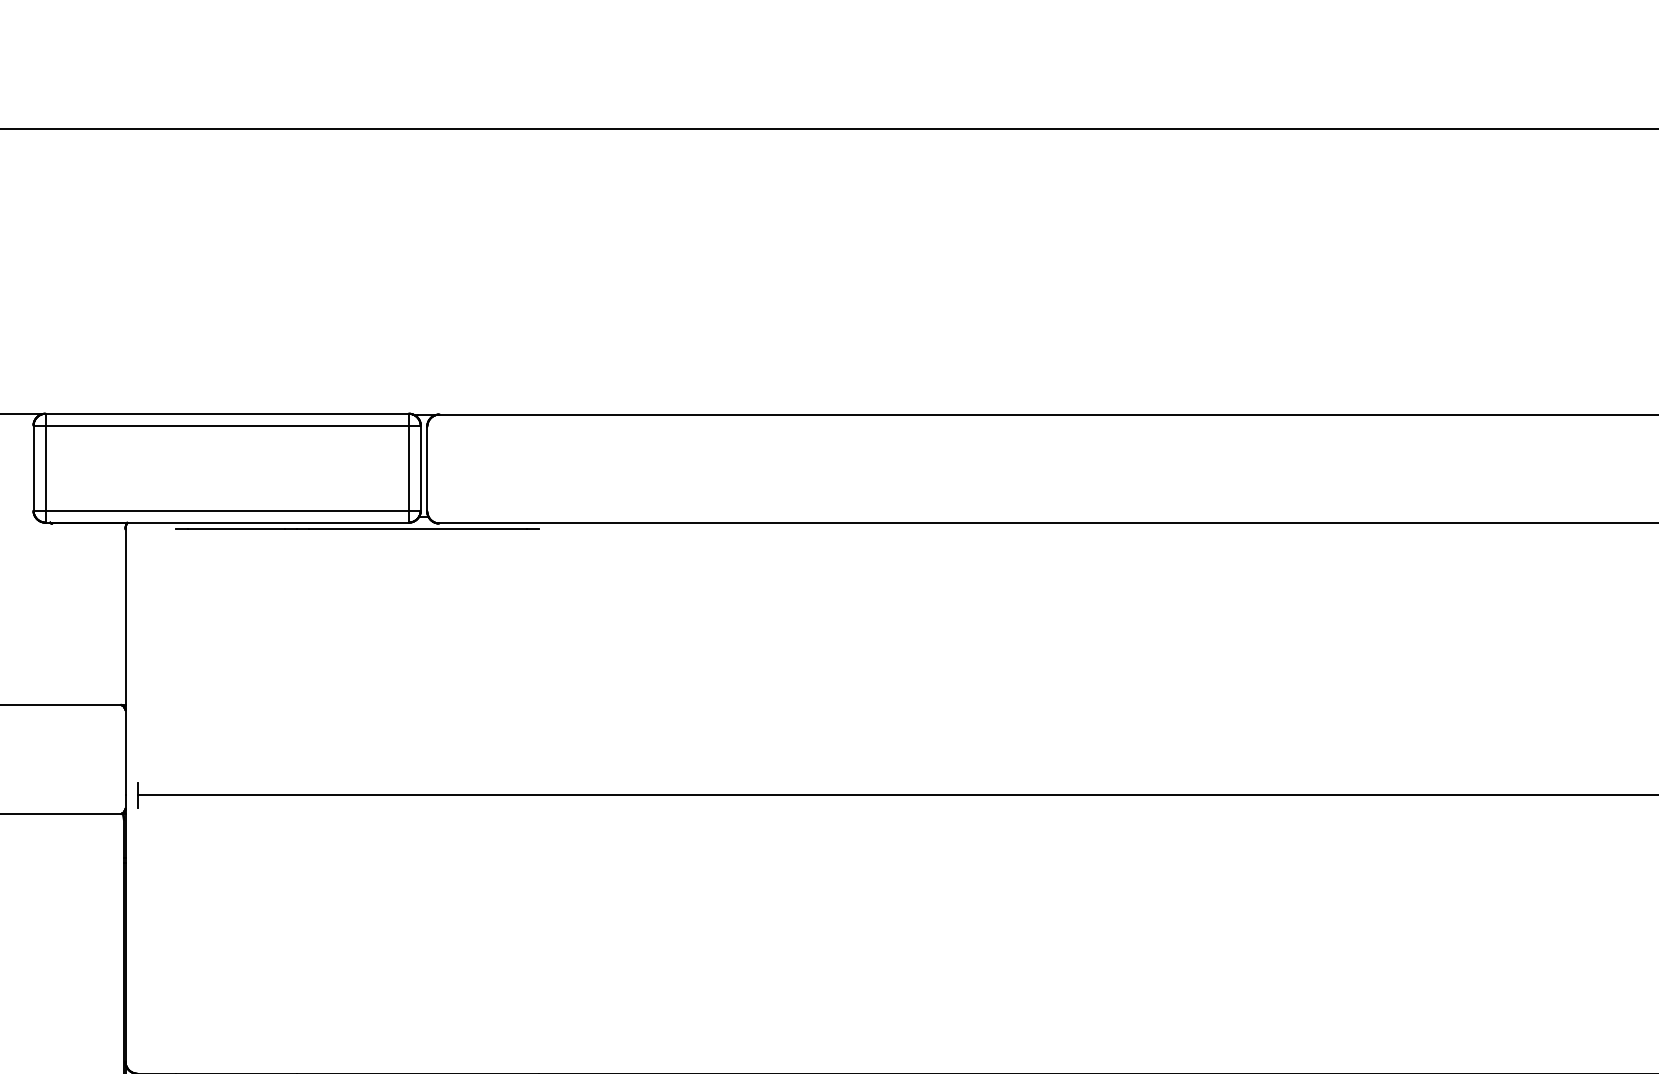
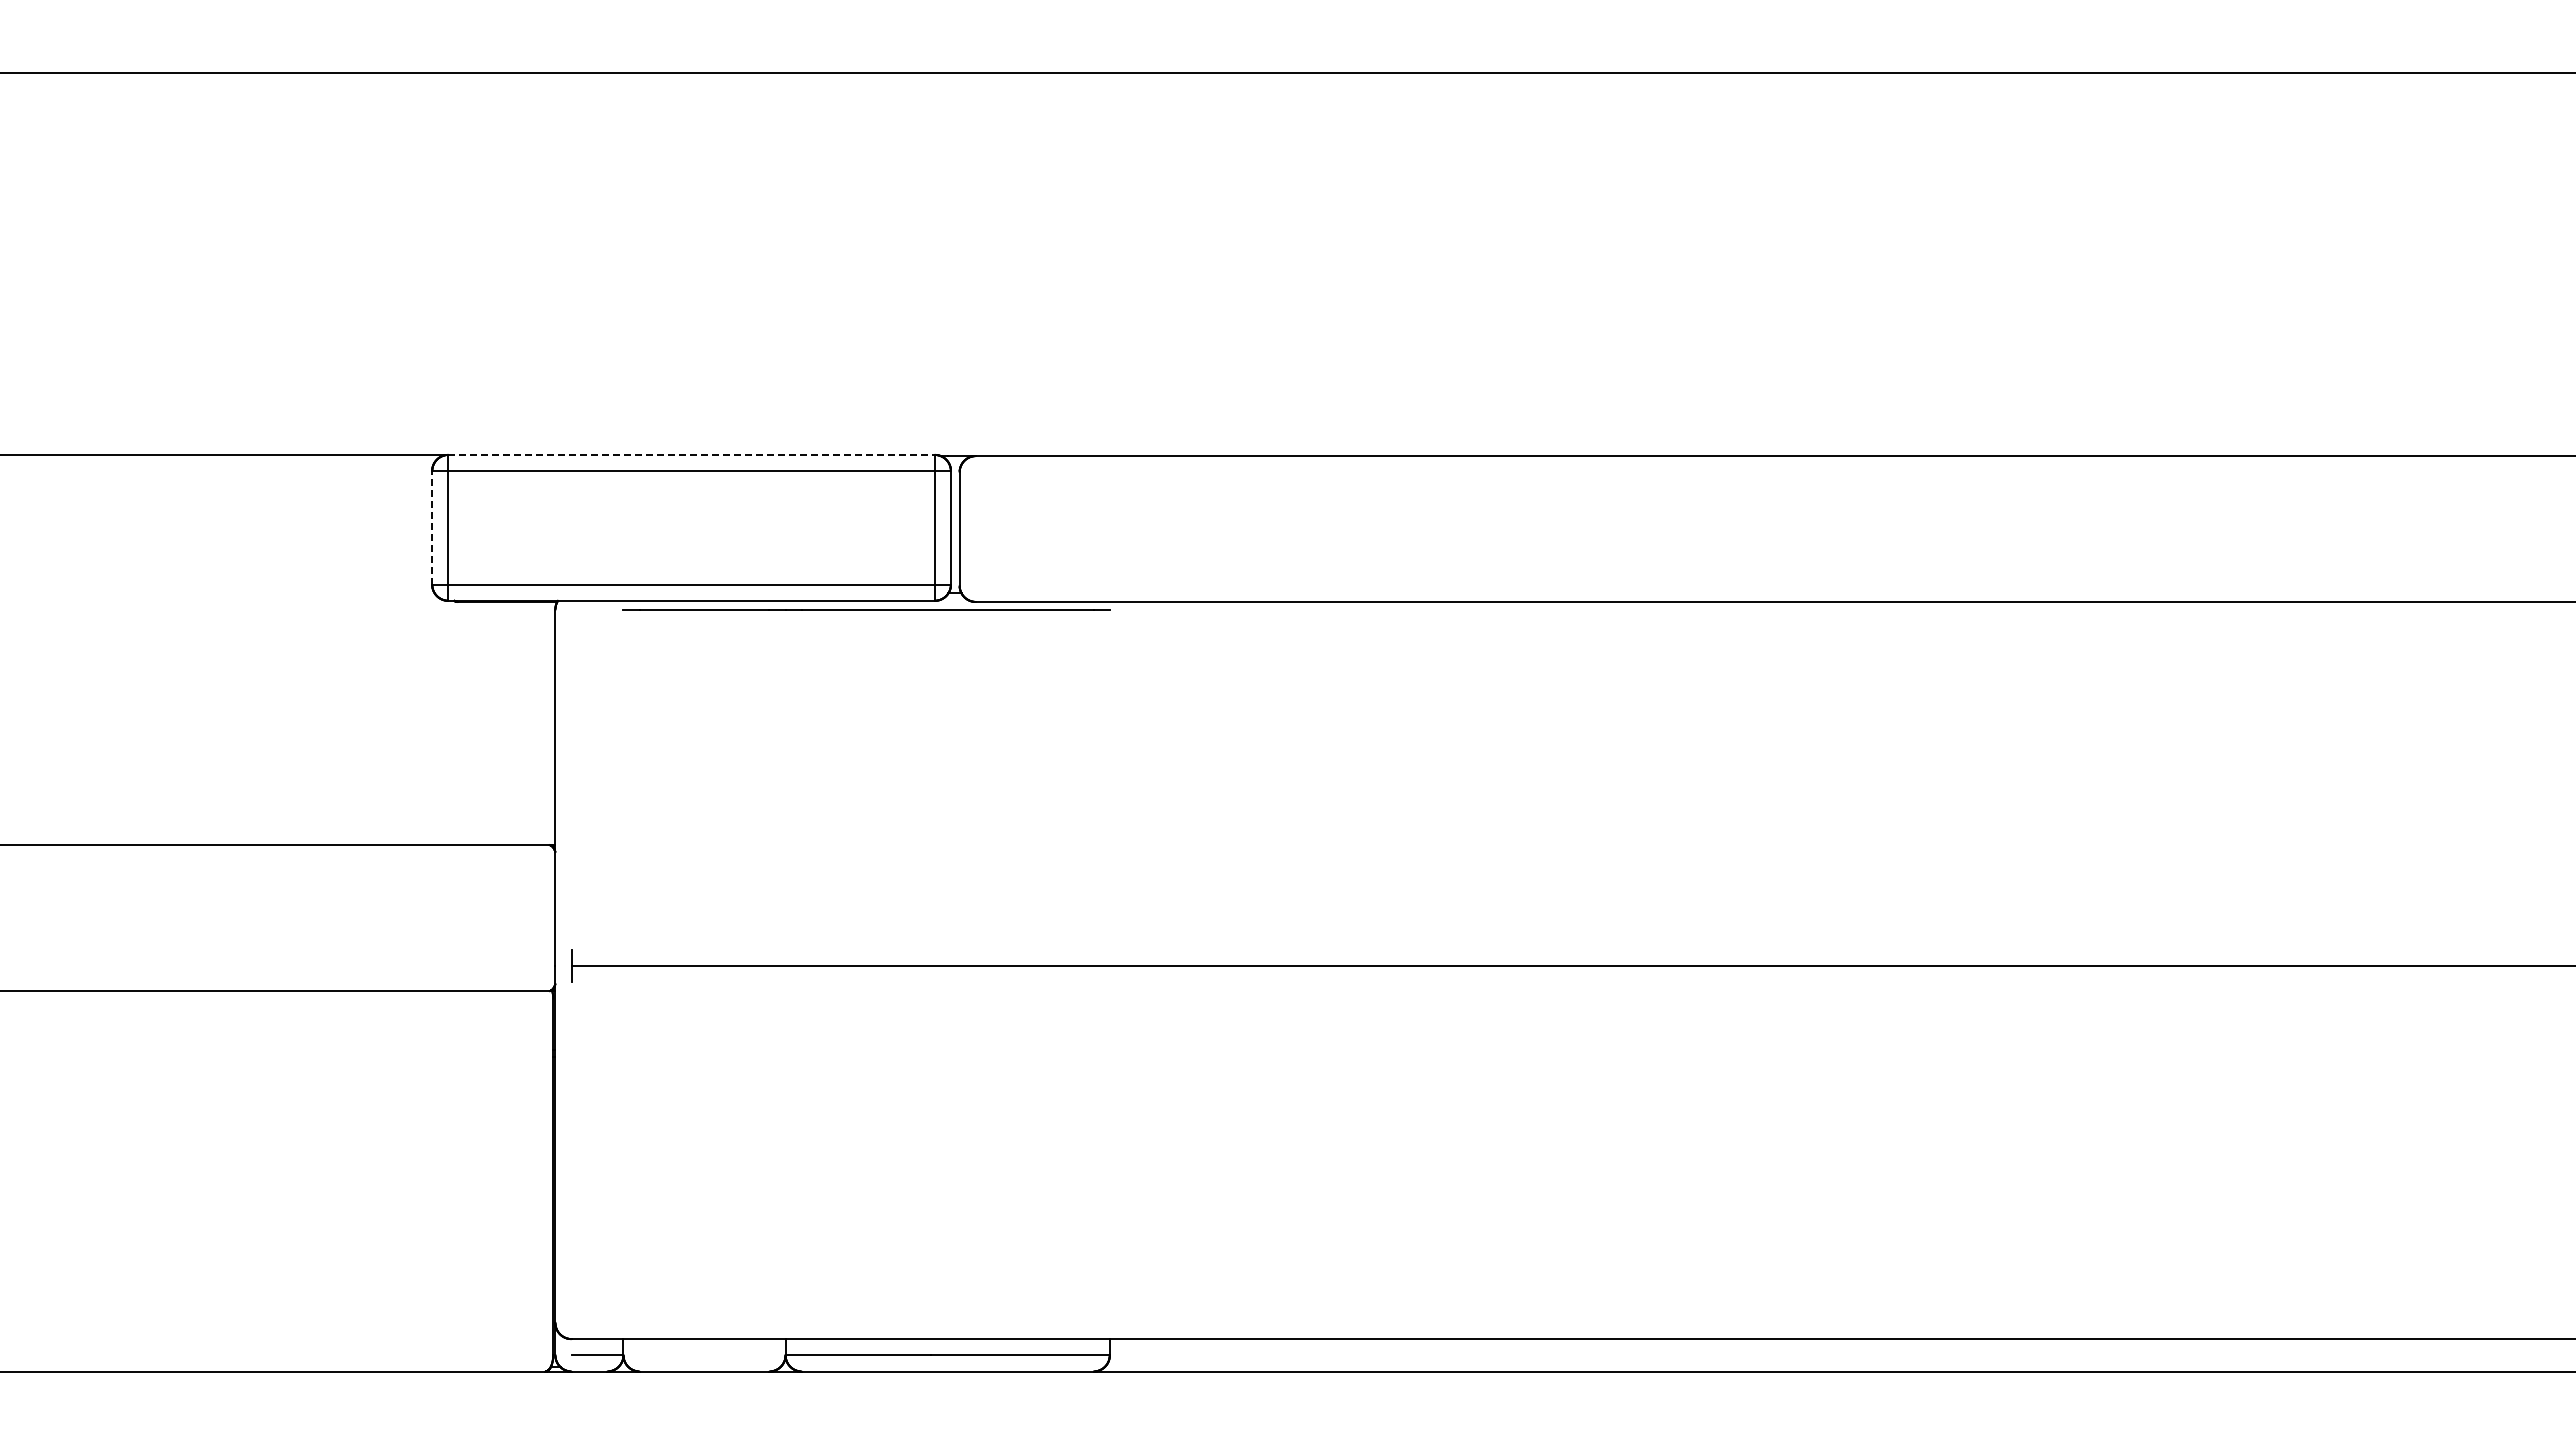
line: (227, 413) -> (692, 454), solid -> dashed
line: (33, 467) -> (432, 527), solid -> dashed

